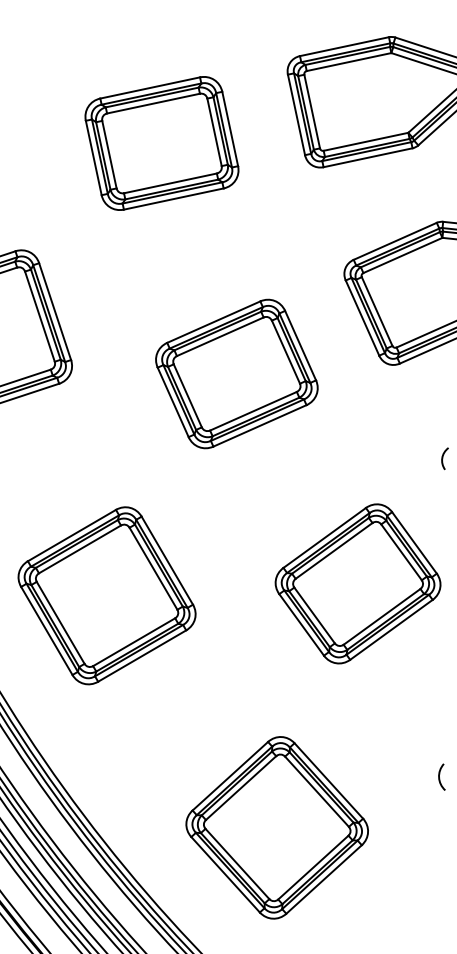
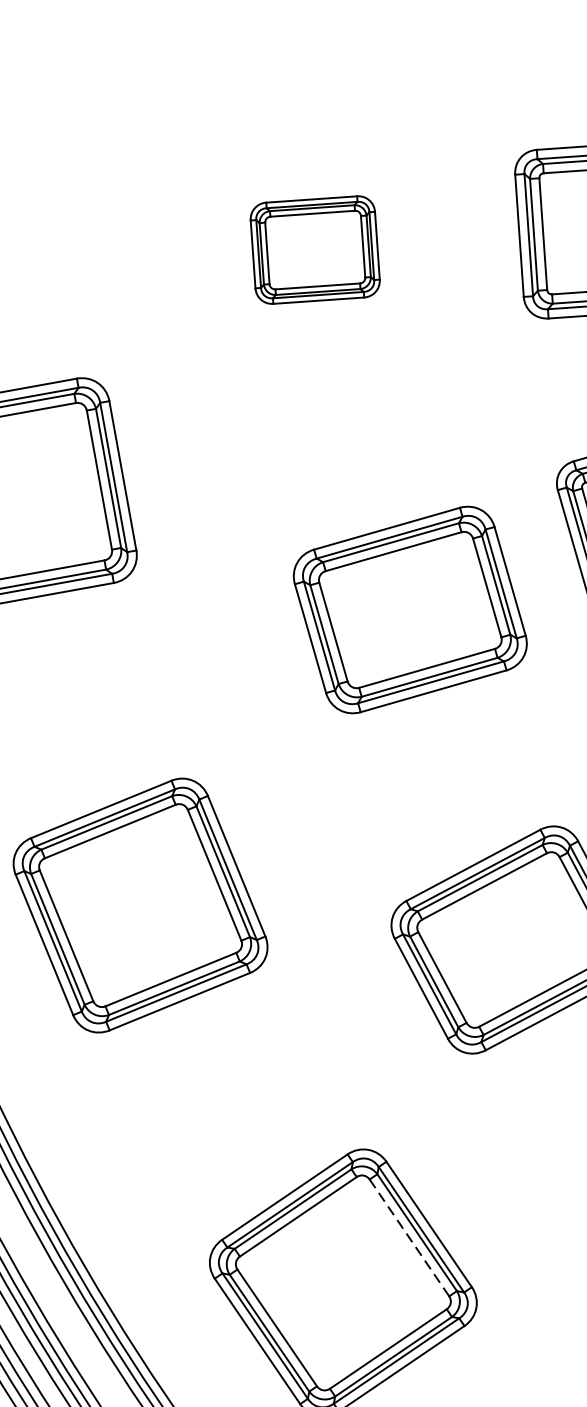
part: (161, 143) -> (314, 249), size x0.6
part: (236, 373) -> (409, 609), moved
line: (316, 791) -> (408, 1237), solid -> dashed

